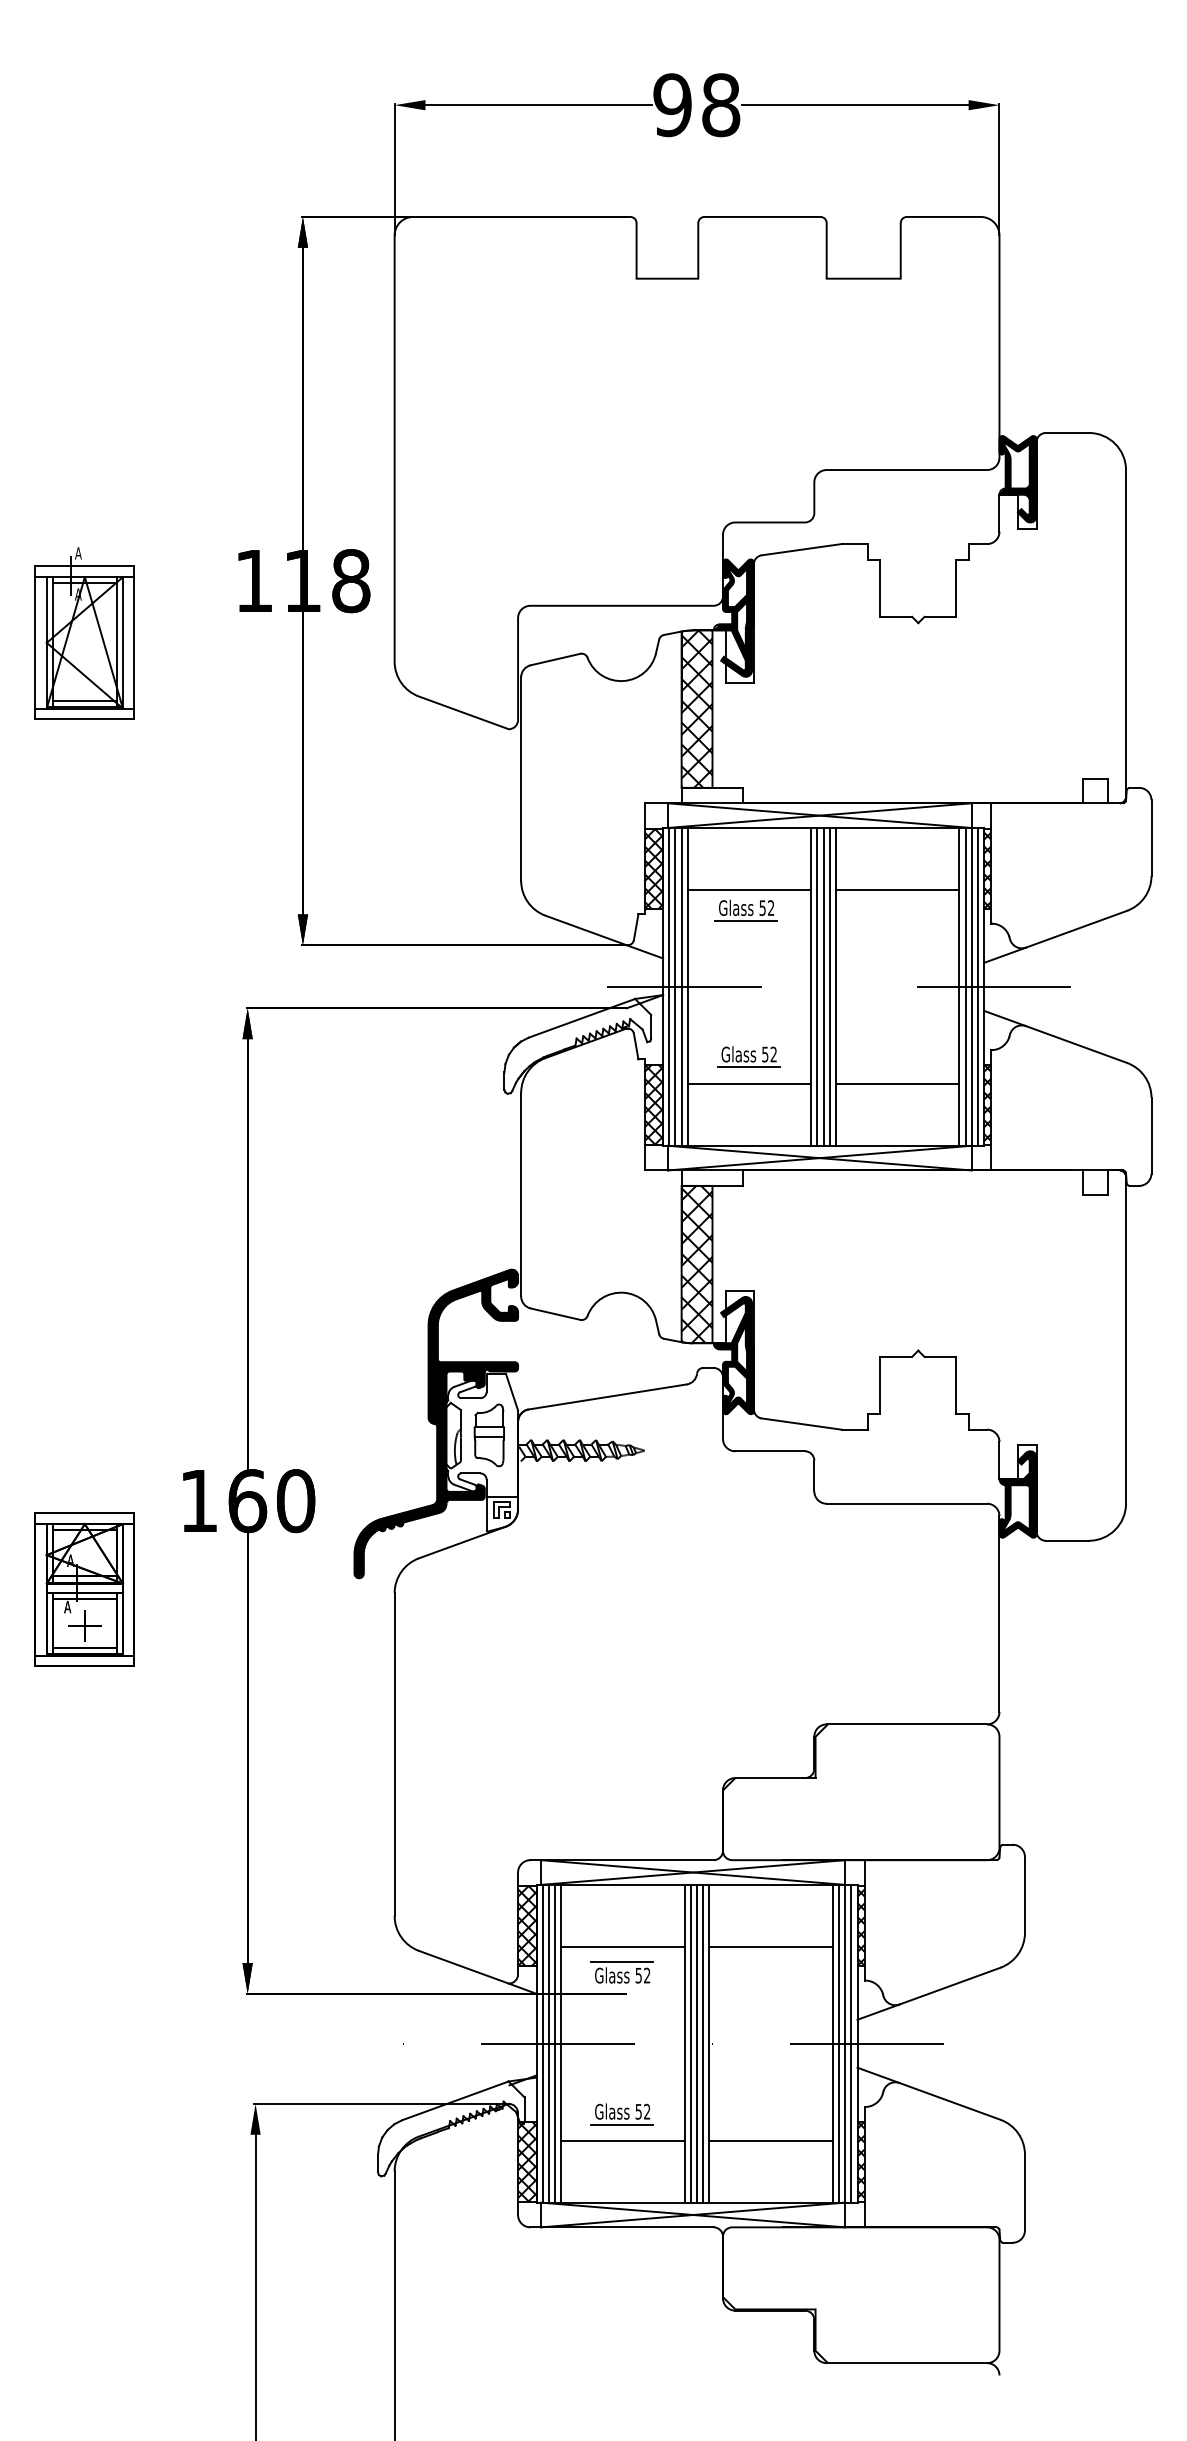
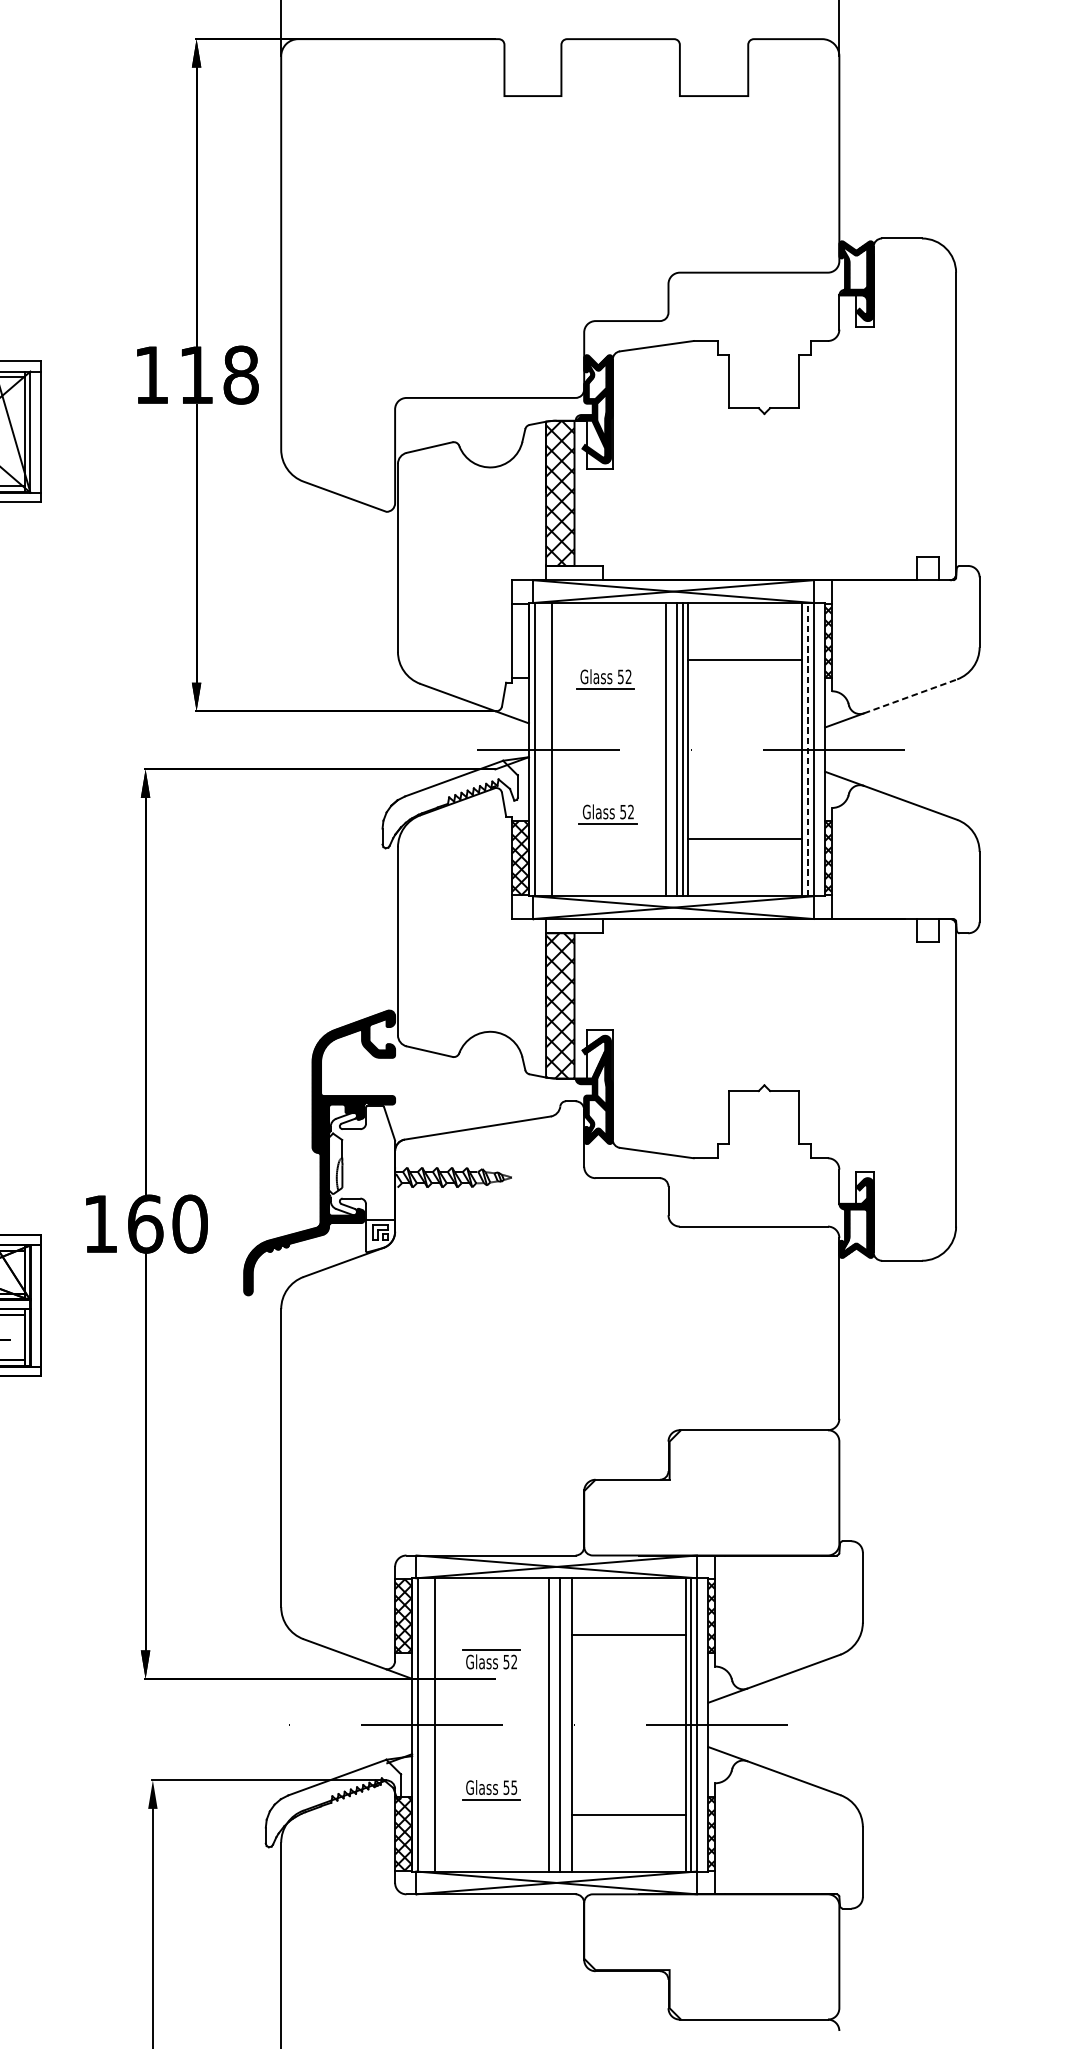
hatch: (653, 868) -> (520, 640), removed
line: (749, 889) -> (608, 659), removed
line: (1076, 929) -> (910, 696), solid -> dashed
line: (675, 986) -> (540, 749), removed
line: (681, 986) -> (545, 749), removed
line: (817, 986) -> (671, 749), removed
line: (965, 986) -> (807, 749), solid -> dashed
line: (977, 986) -> (819, 749), removed
line: (749, 1084) -> (608, 839), removed
part: (488, 1435) -> (367, 1163), removed
line: (622, 1946) -> (491, 1635), removed
line: (548, 2043) -> (423, 1724), removed
line: (555, 2043) -> (429, 1724), removed
line: (690, 2043) -> (554, 1724), removed
line: (703, 2043) -> (566, 1724), removed
line: (851, 2043) -> (702, 1724), removed
text: (647, 2111) -> (514, 1787), 52 -> 55
line: (622, 2140) -> (491, 1814), removed

